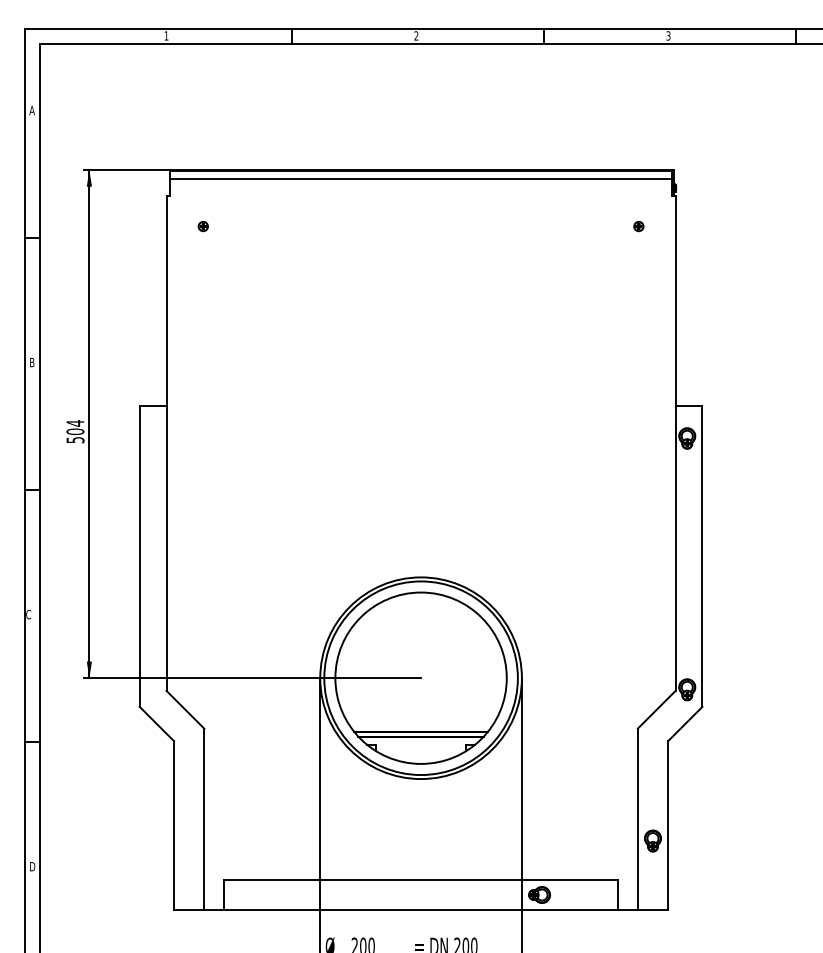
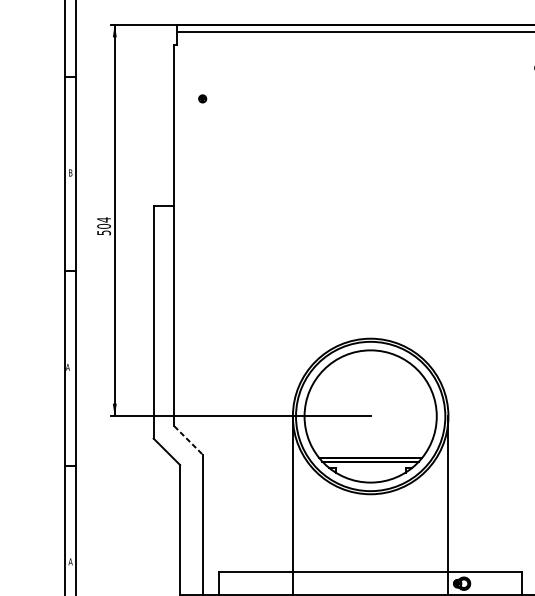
part: (202, 226) -> (202, 98), moved
text: (28, 614) -> (67, 367), C -> A
line: (185, 709) -> (188, 440), solid -> dashed
text: (32, 866) -> (70, 561), D -> A

